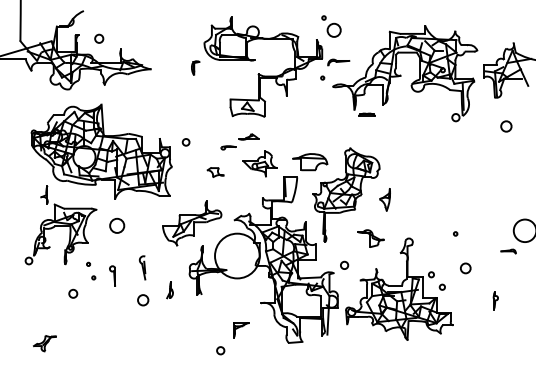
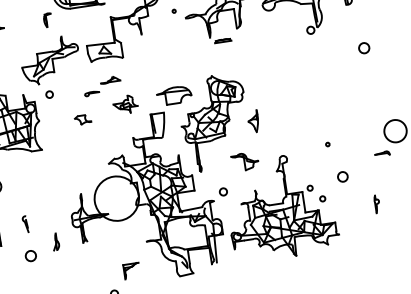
circle: (506, 126) -> (364, 48), moved
part: (259, 163) -> (124, 104), size x0.7
part: (192, 223) -> (50, 60), moved
part: (142, 267) -> (25, 223), size x0.7

